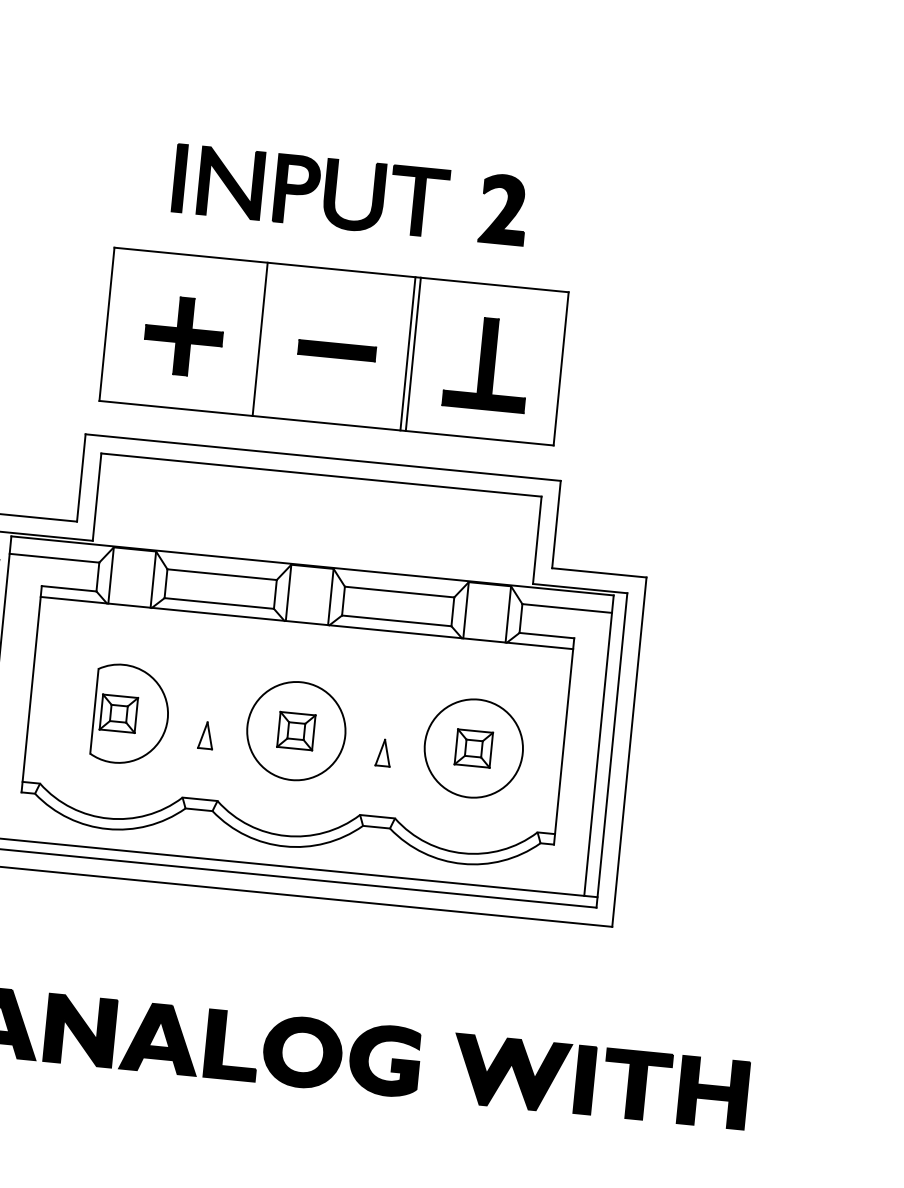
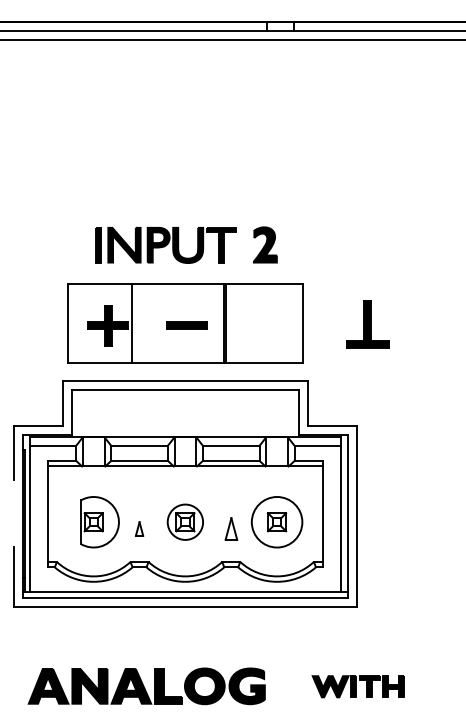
line: (260, 339) -> (132, 323), moved
part: (486, 363) -> (367, 324), moved
circle: (296, 731) -> (185, 522), size x0.7
part: (382, 751) -> (230, 528), size x1.6
part: (598, 1081) -> (357, 686), size x0.6

